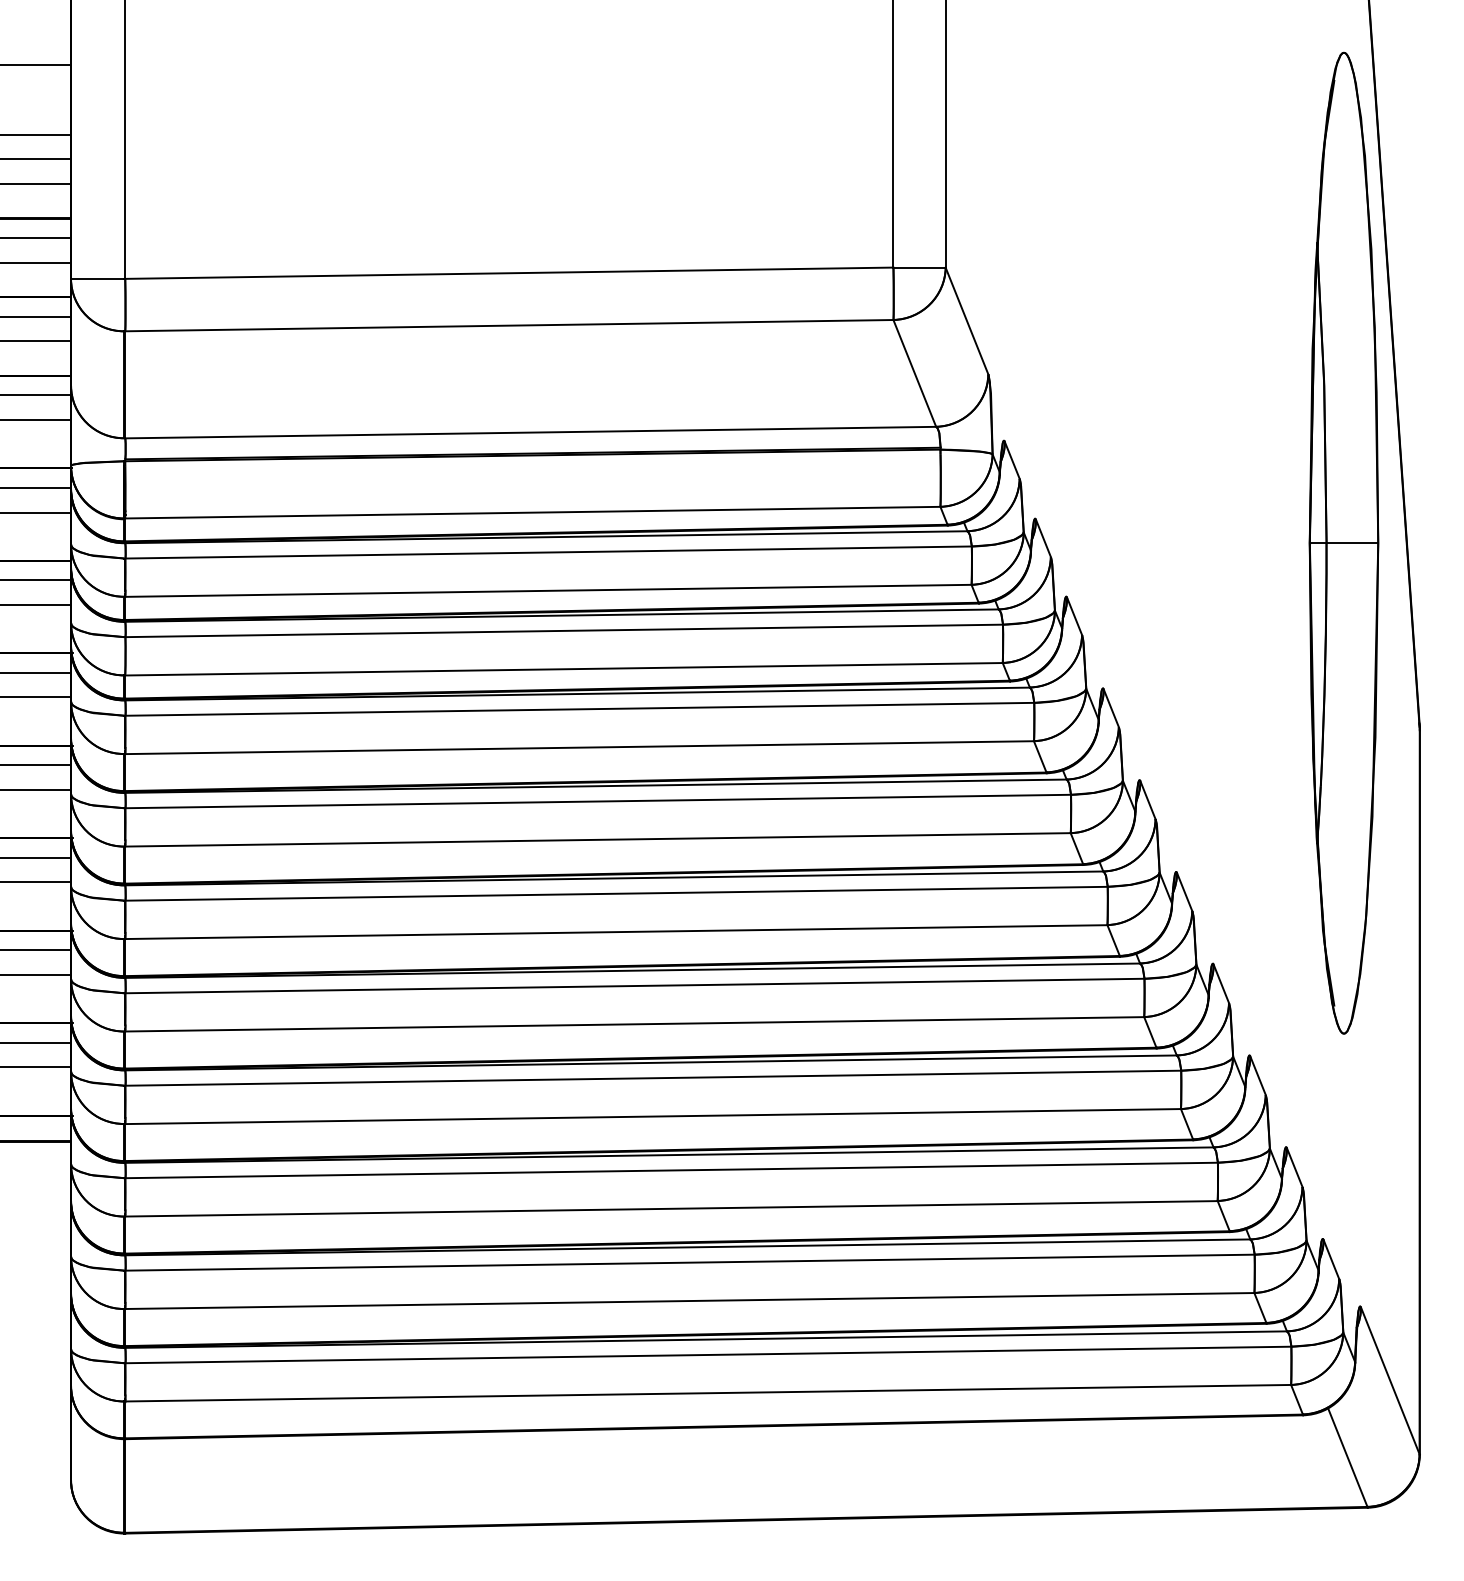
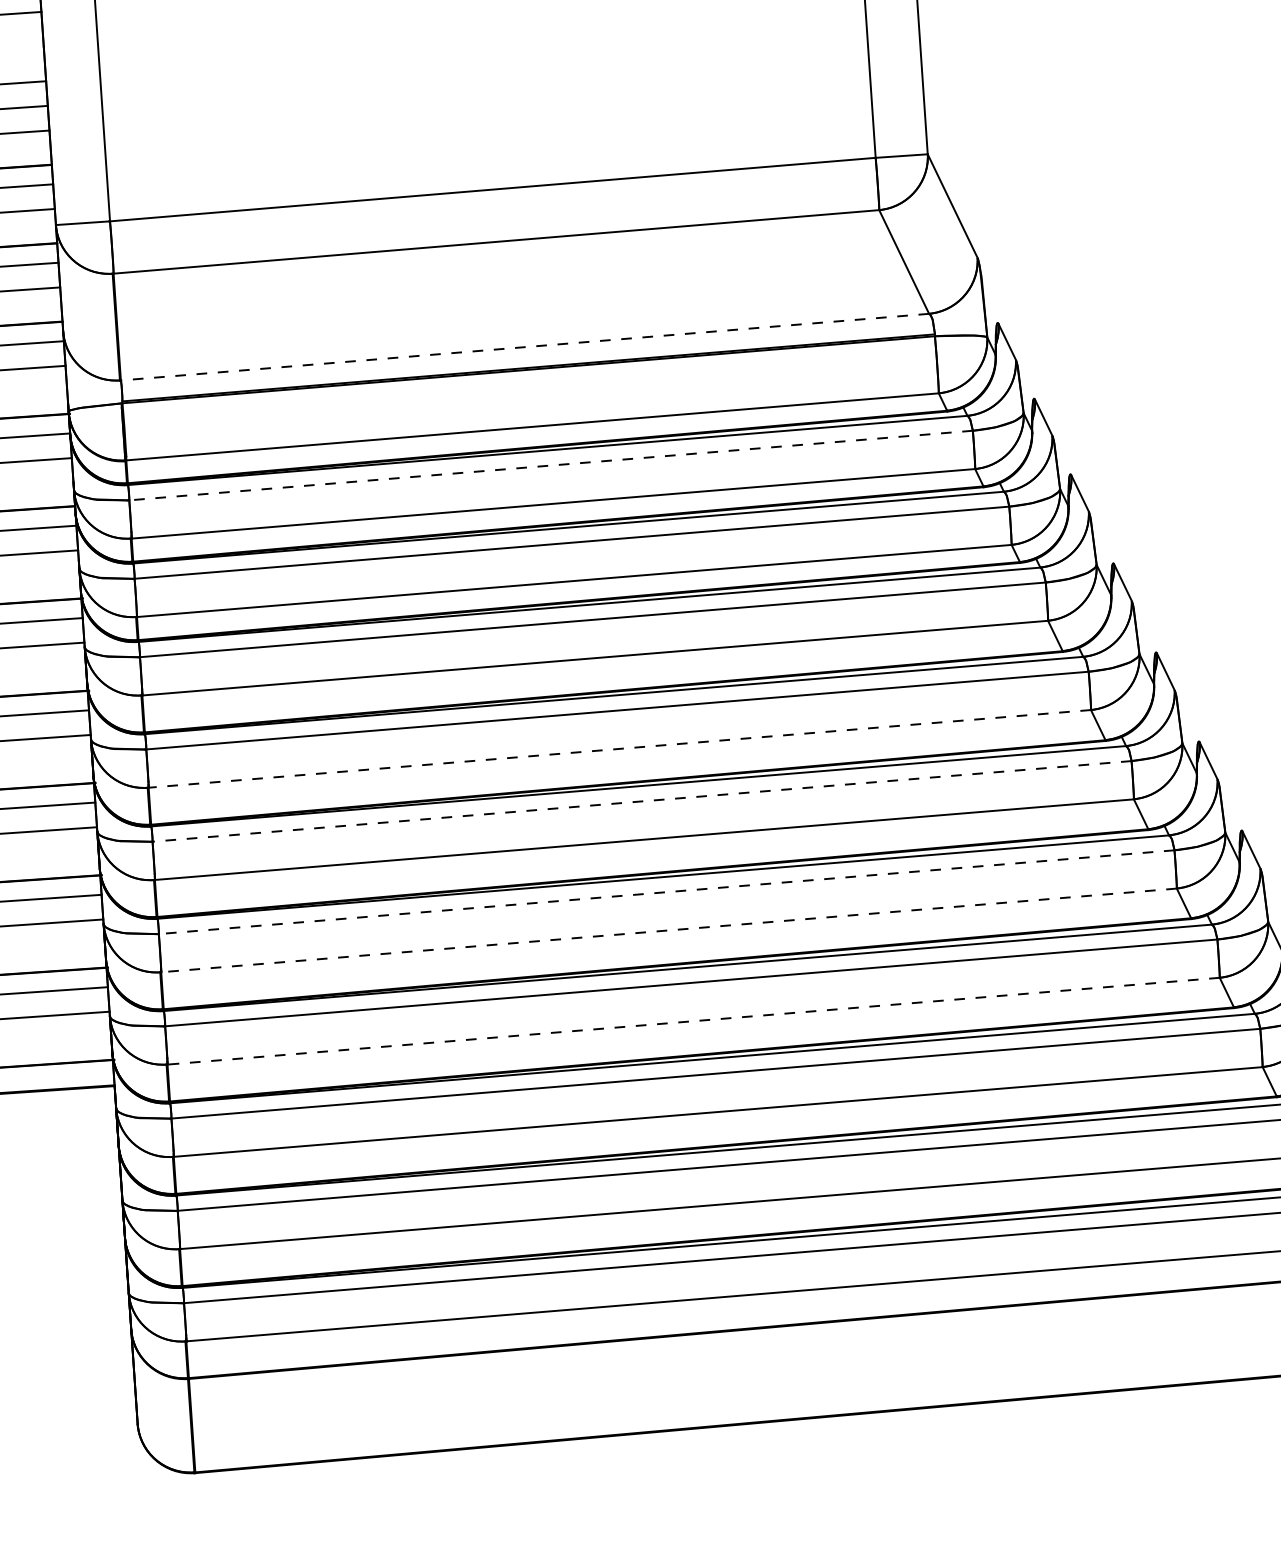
line: (530, 432) -> (524, 347), solid -> dashed
line: (548, 552) -> (550, 465), solid -> dashed
line: (597, 839) -> (619, 748), solid -> dashed
line: (616, 893) -> (641, 801), solid -> dashed
line: (635, 986) -> (667, 892), solid -> dashed
line: (634, 1024) -> (668, 930), solid -> dashed
line: (653, 1116) -> (694, 1021), solid -> dashed

